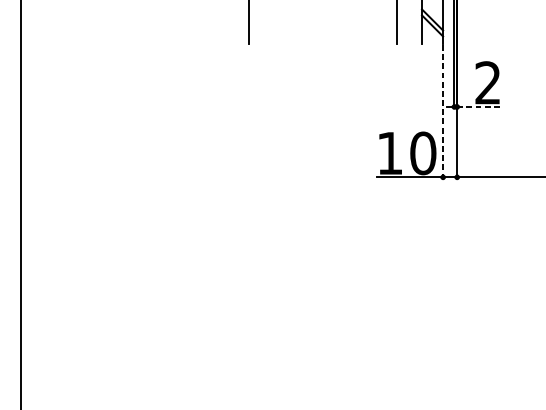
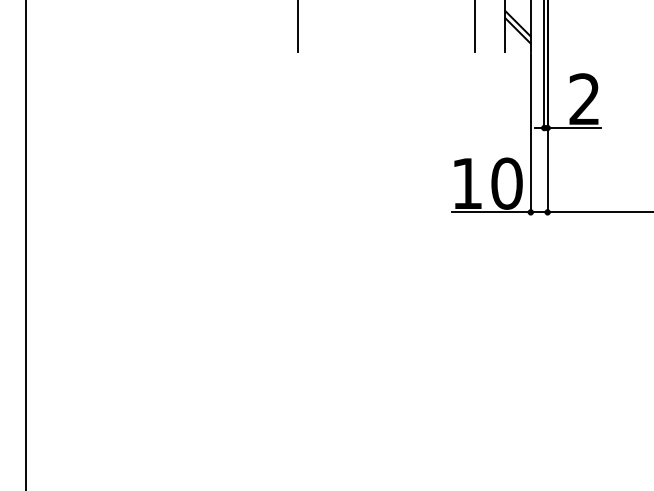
line: (479, 107) -> (574, 128), dashed -> solid
line: (442, 112) -> (530, 134), dashed -> solid

